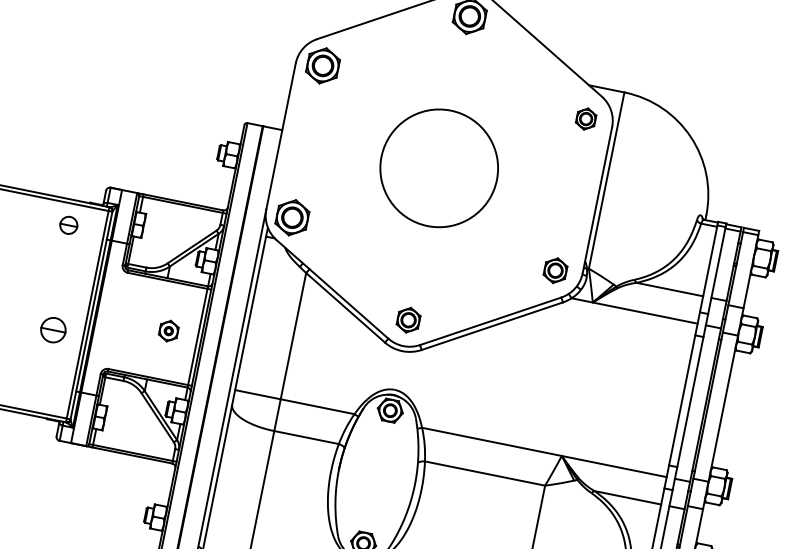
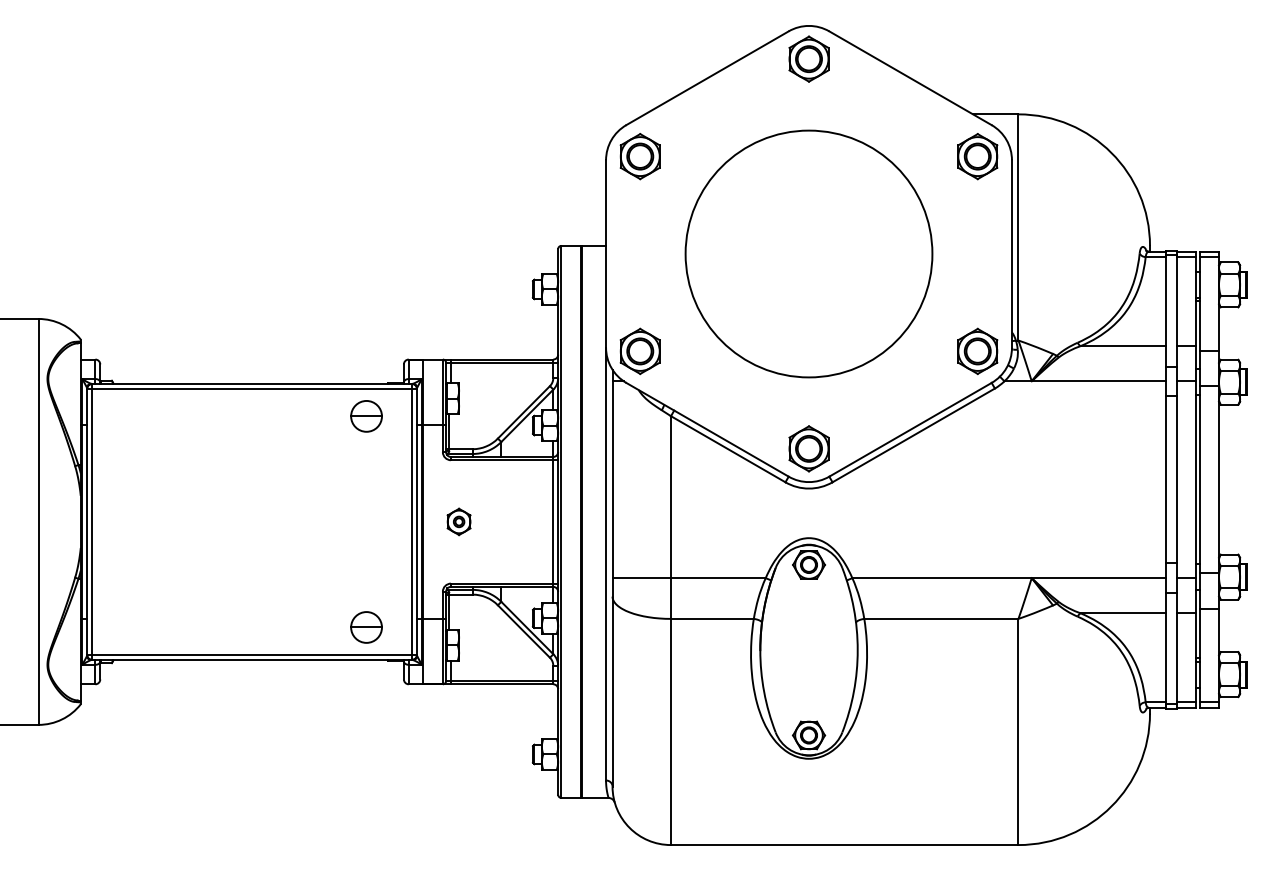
part: (585, 118) -> (977, 156), size x1.67
circle: (438, 167) -> (808, 253), size x1.67
part: (68, 225) -> (366, 416), size x1.43
part: (555, 270) -> (977, 350), size x1.43
part: (408, 319) -> (808, 448), size x1.43
part: (53, 330) -> (366, 627), moved
part: (168, 330) -> (458, 521), moved

